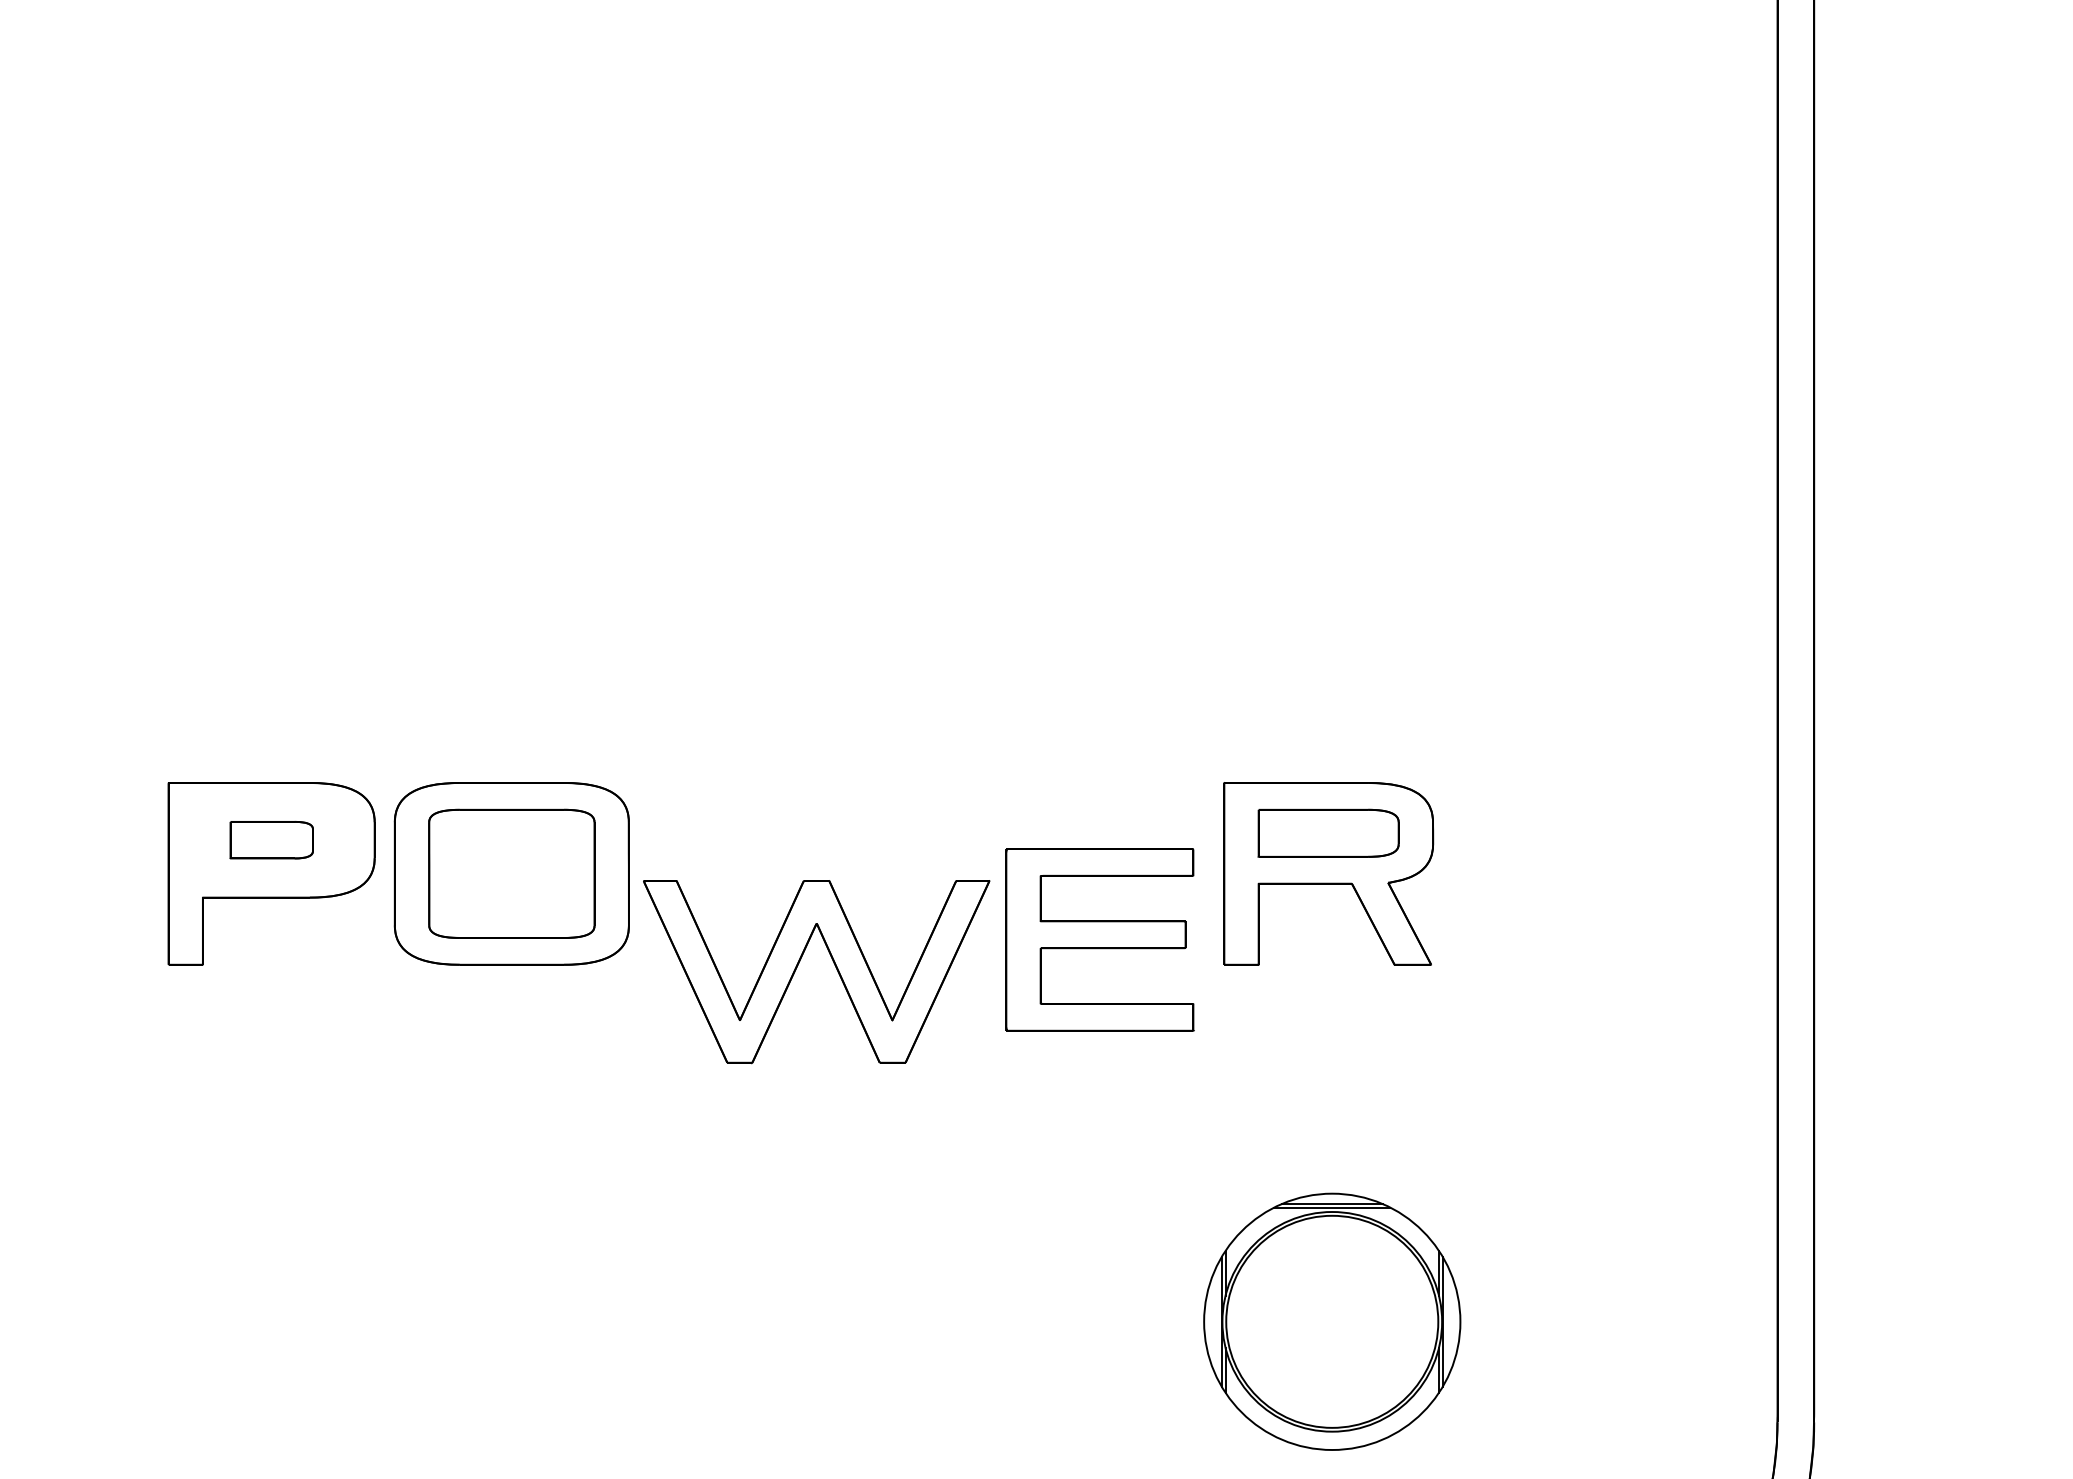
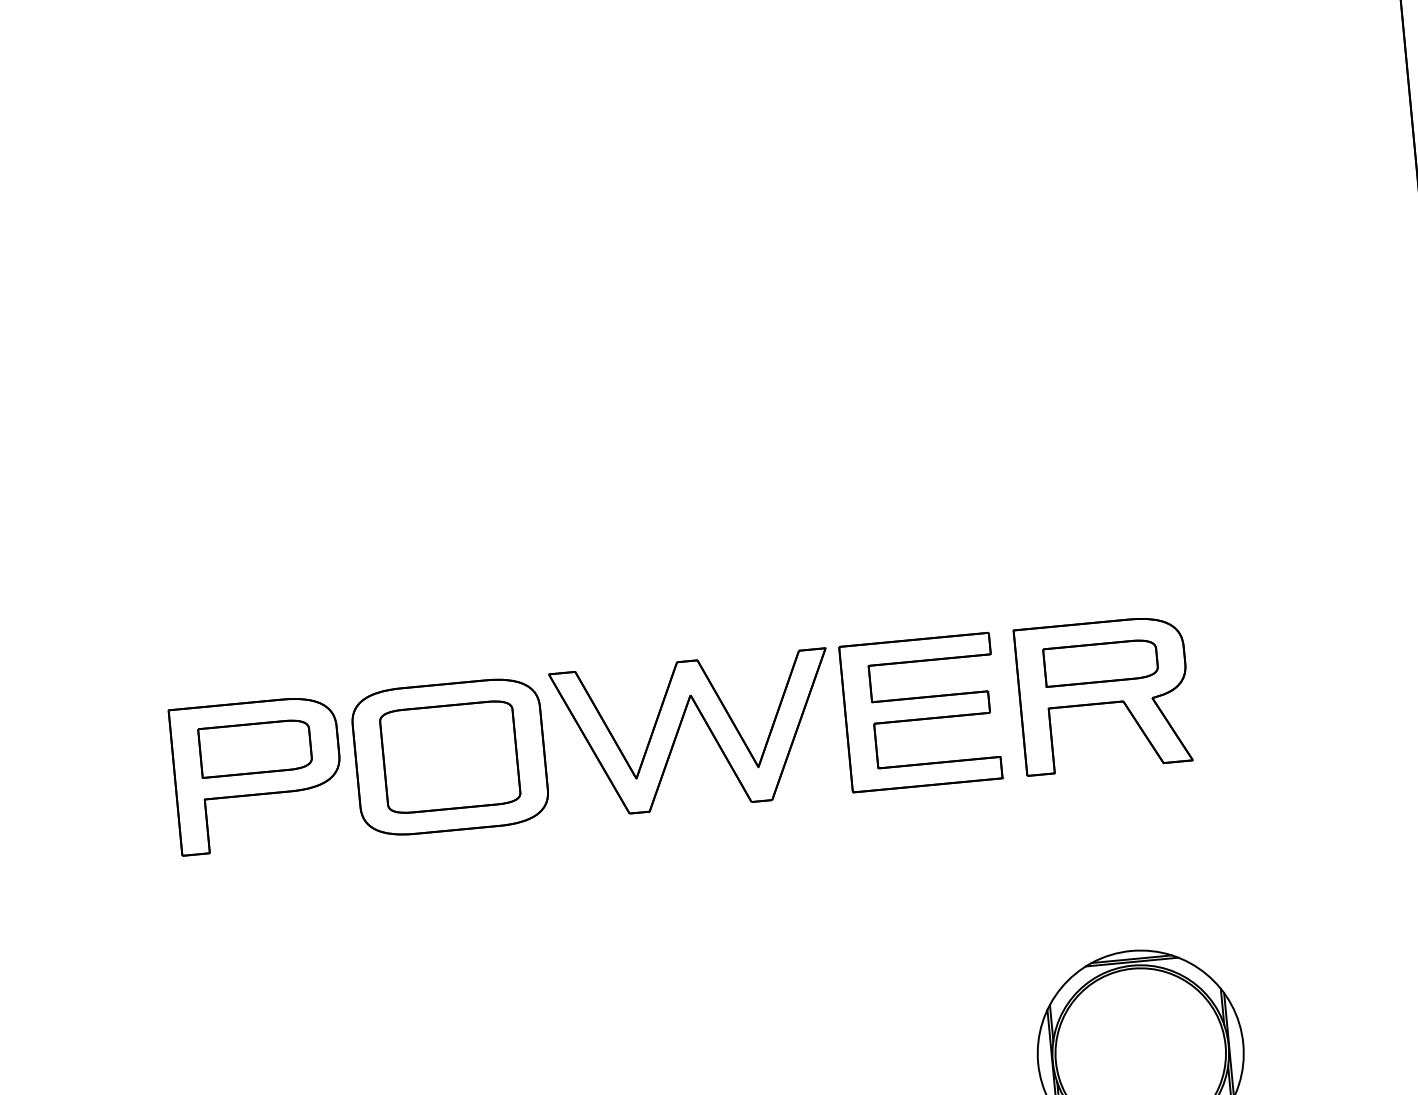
part: (271, 839) -> (255, 747), size x1.67
part: (1099, 939) -> (920, 712), moved
part: (799, 963) -> (679, 728), moved

